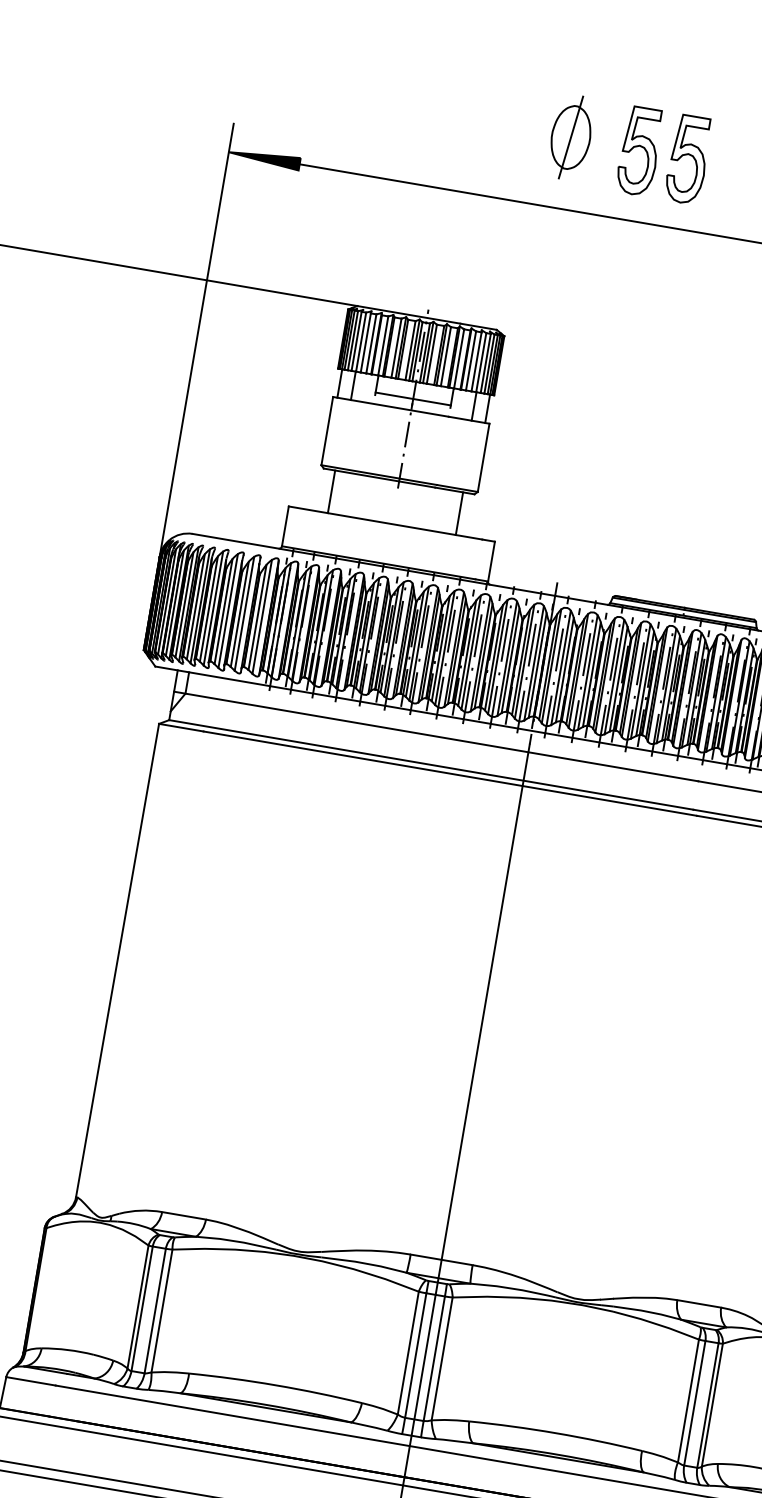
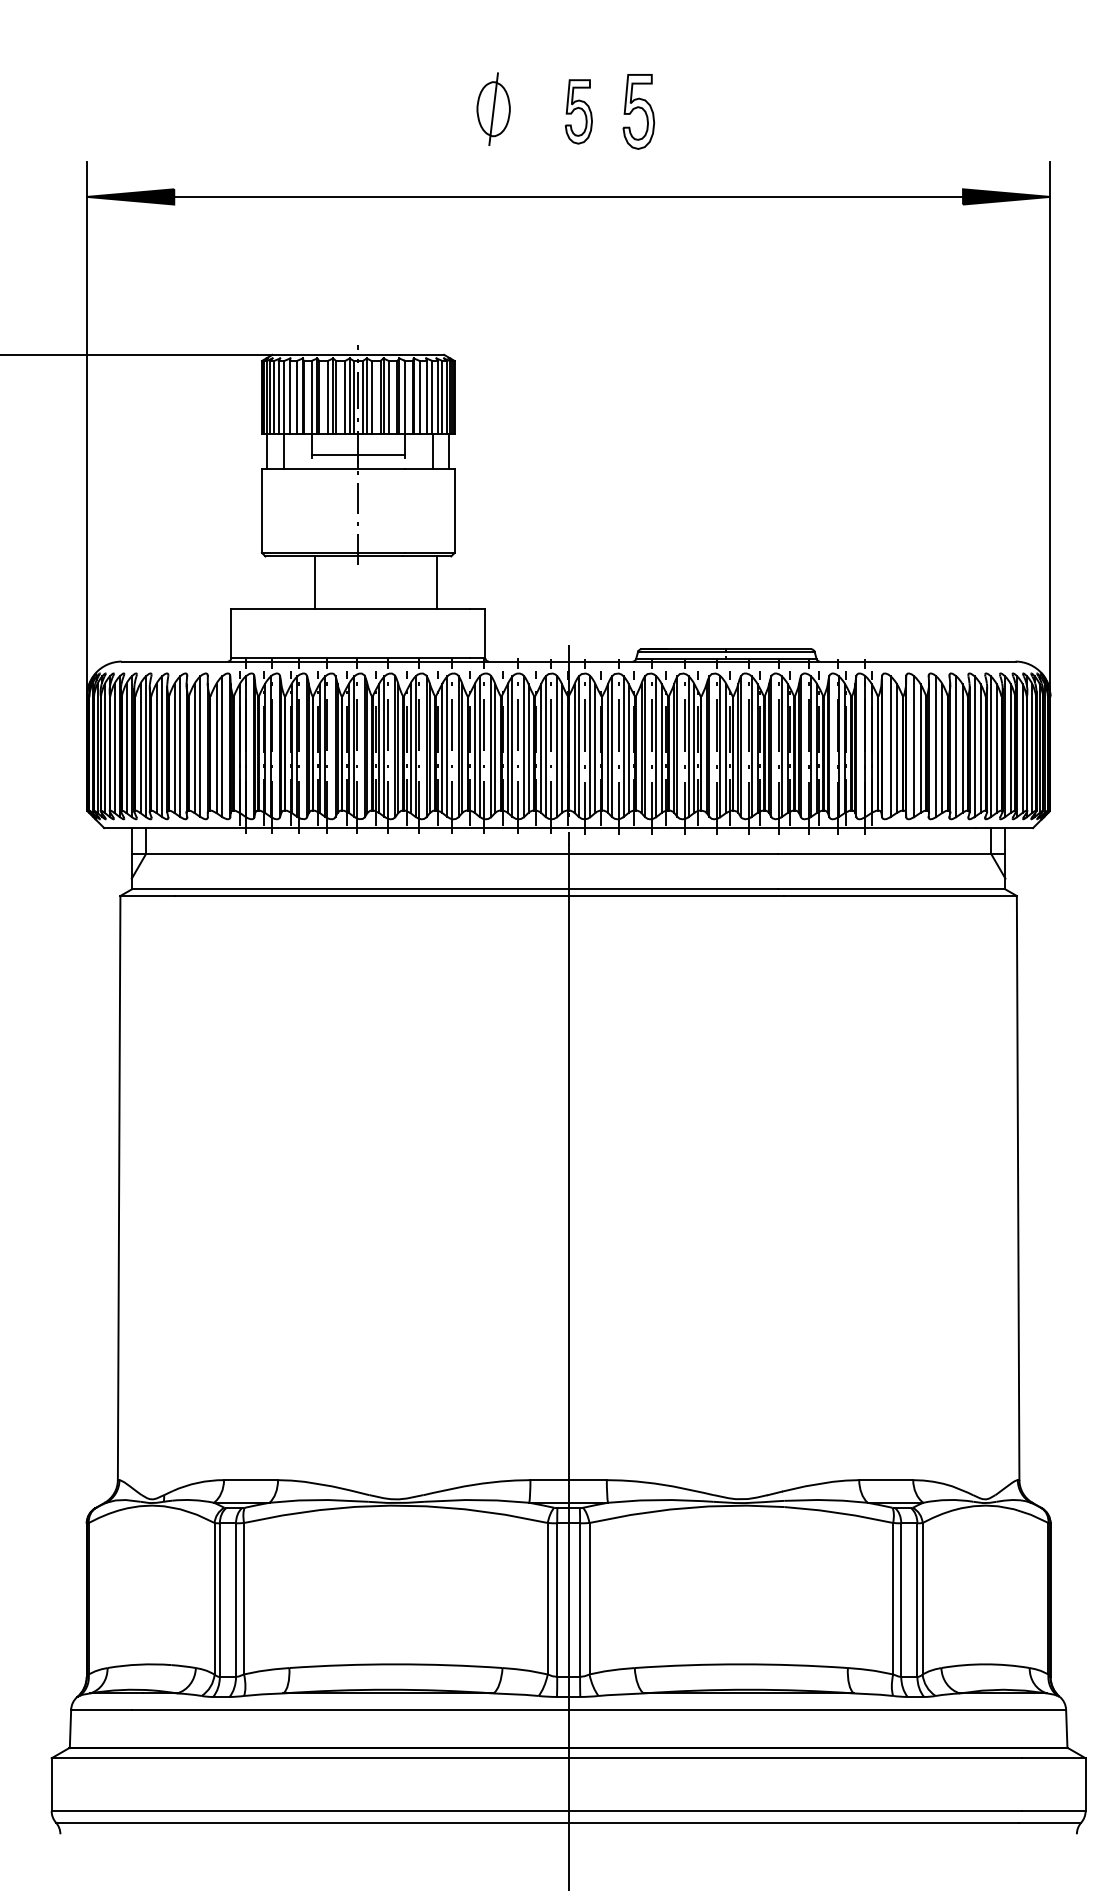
part: (570, 136) -> (493, 108), size x0.7
part: (639, 151) -> (578, 111), size x0.6
part: (688, 159) -> (638, 111), size x0.7
line: (331, 491) -> (315, 582), moved

